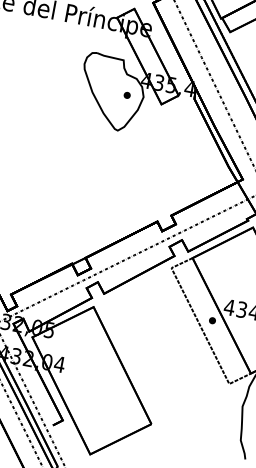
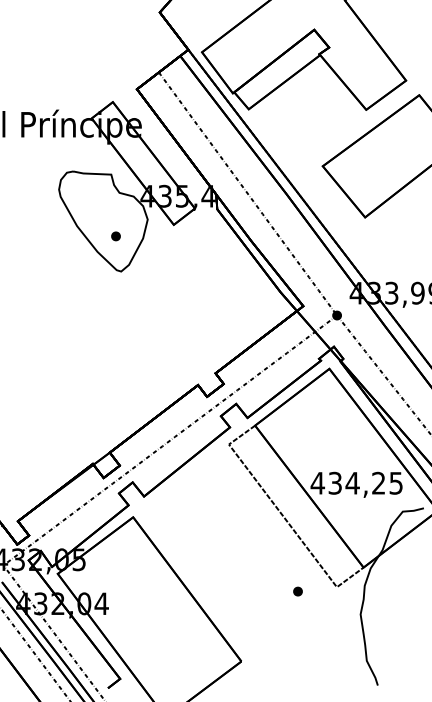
part: (126, 95) -> (115, 236), moved
part: (212, 320) -> (297, 591), moved

